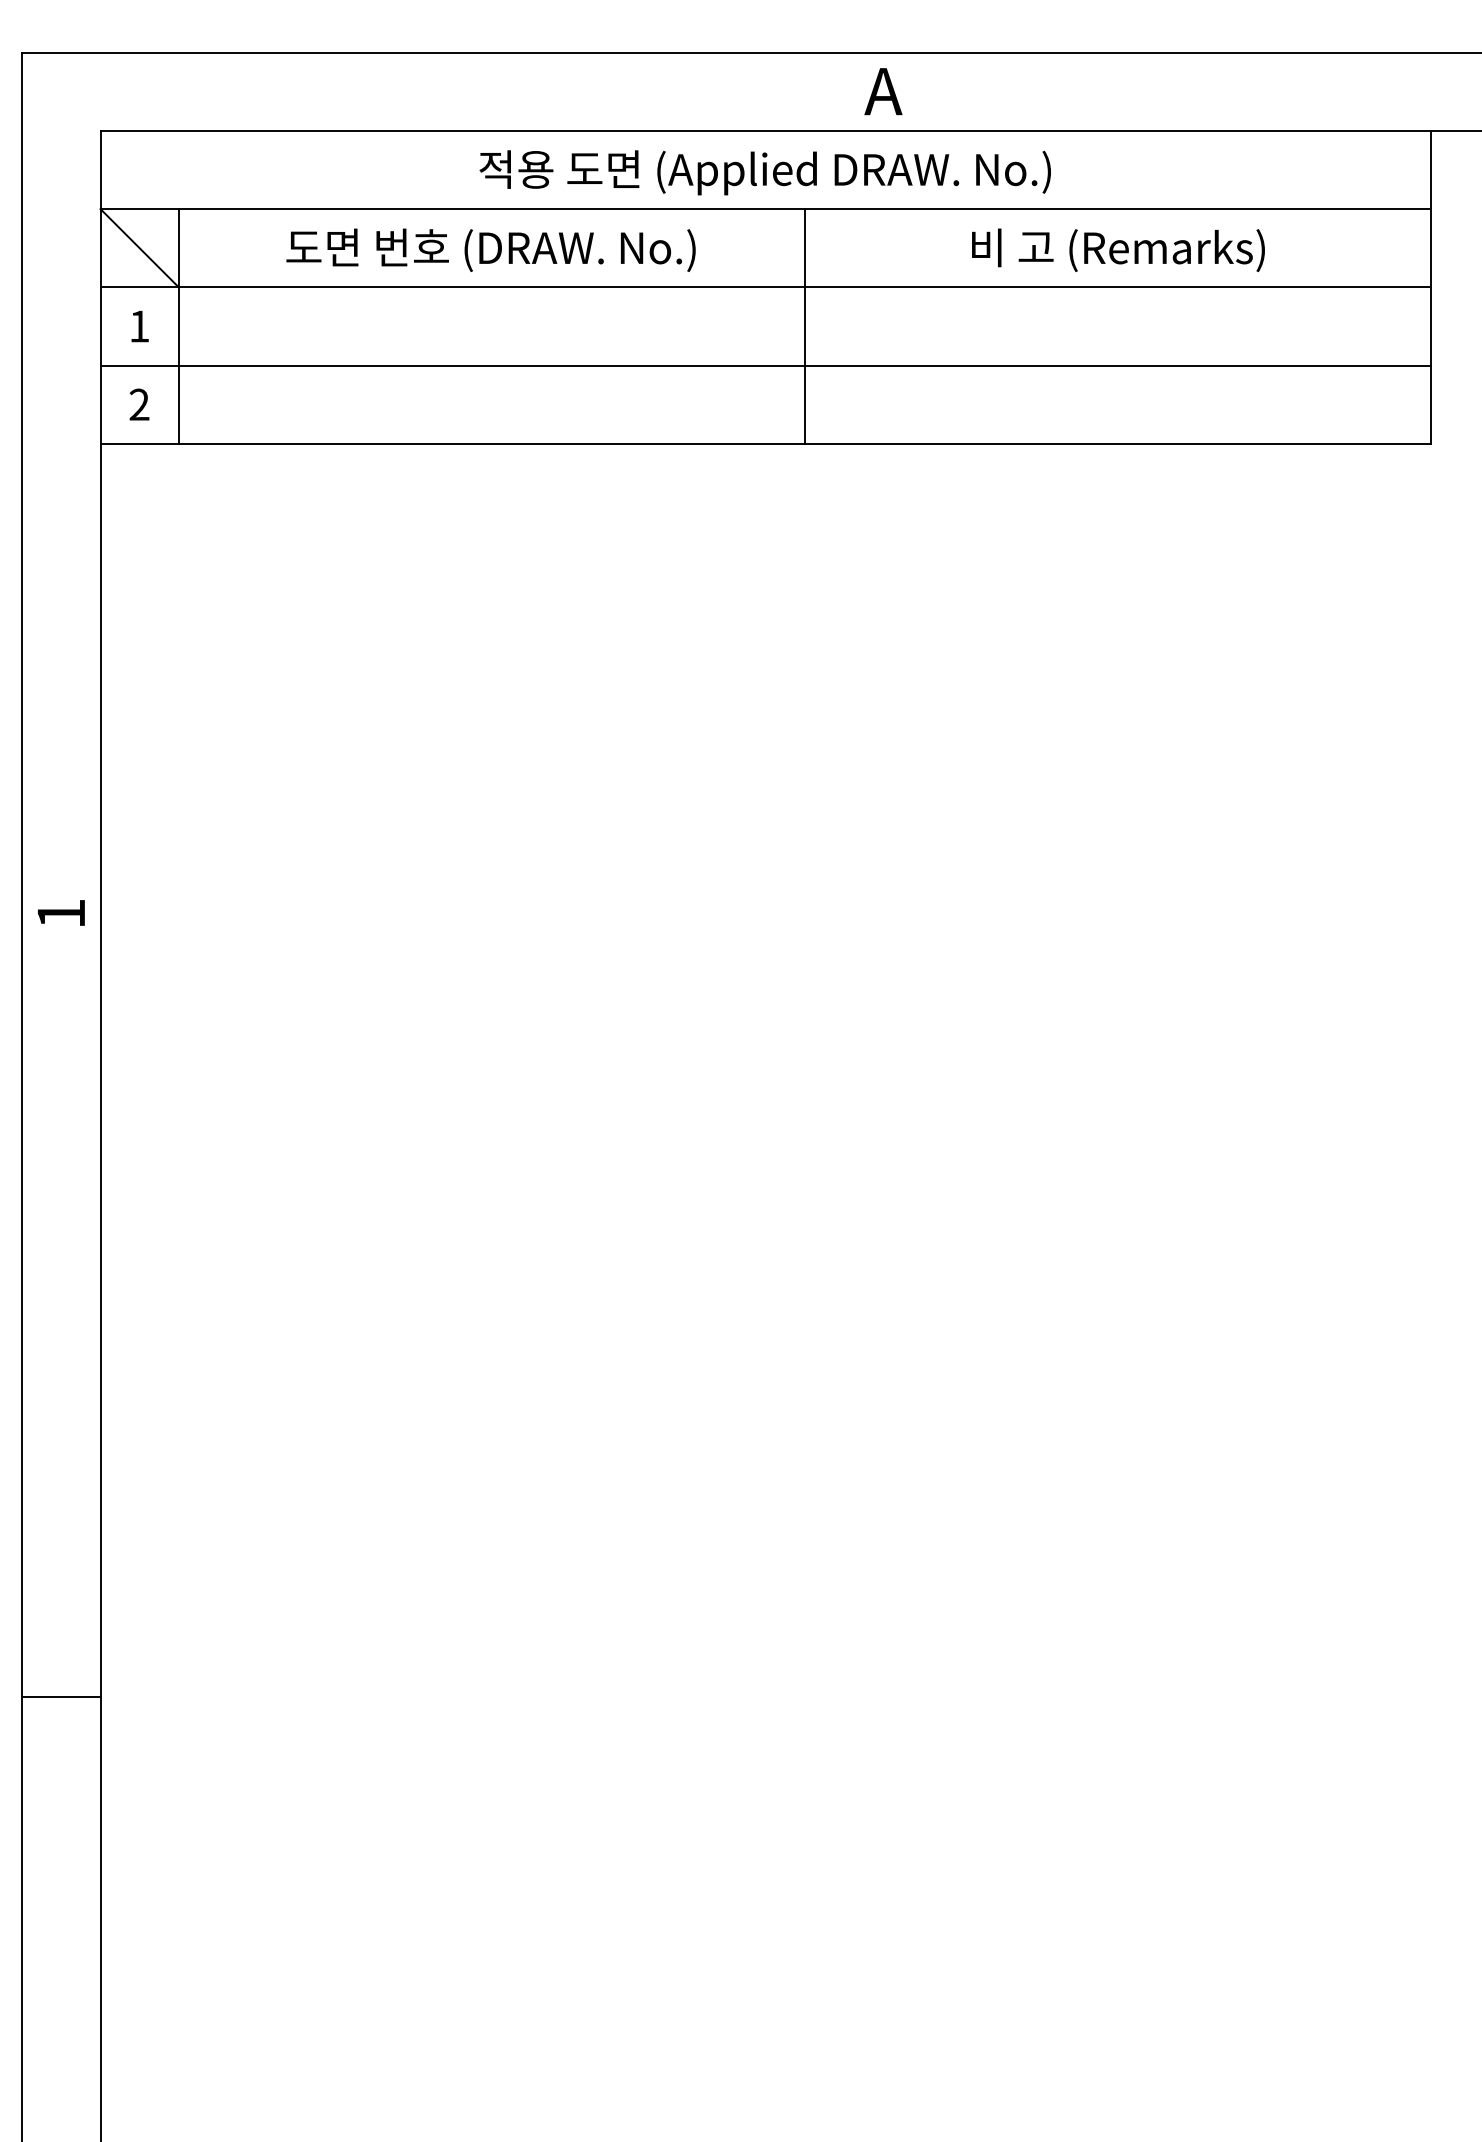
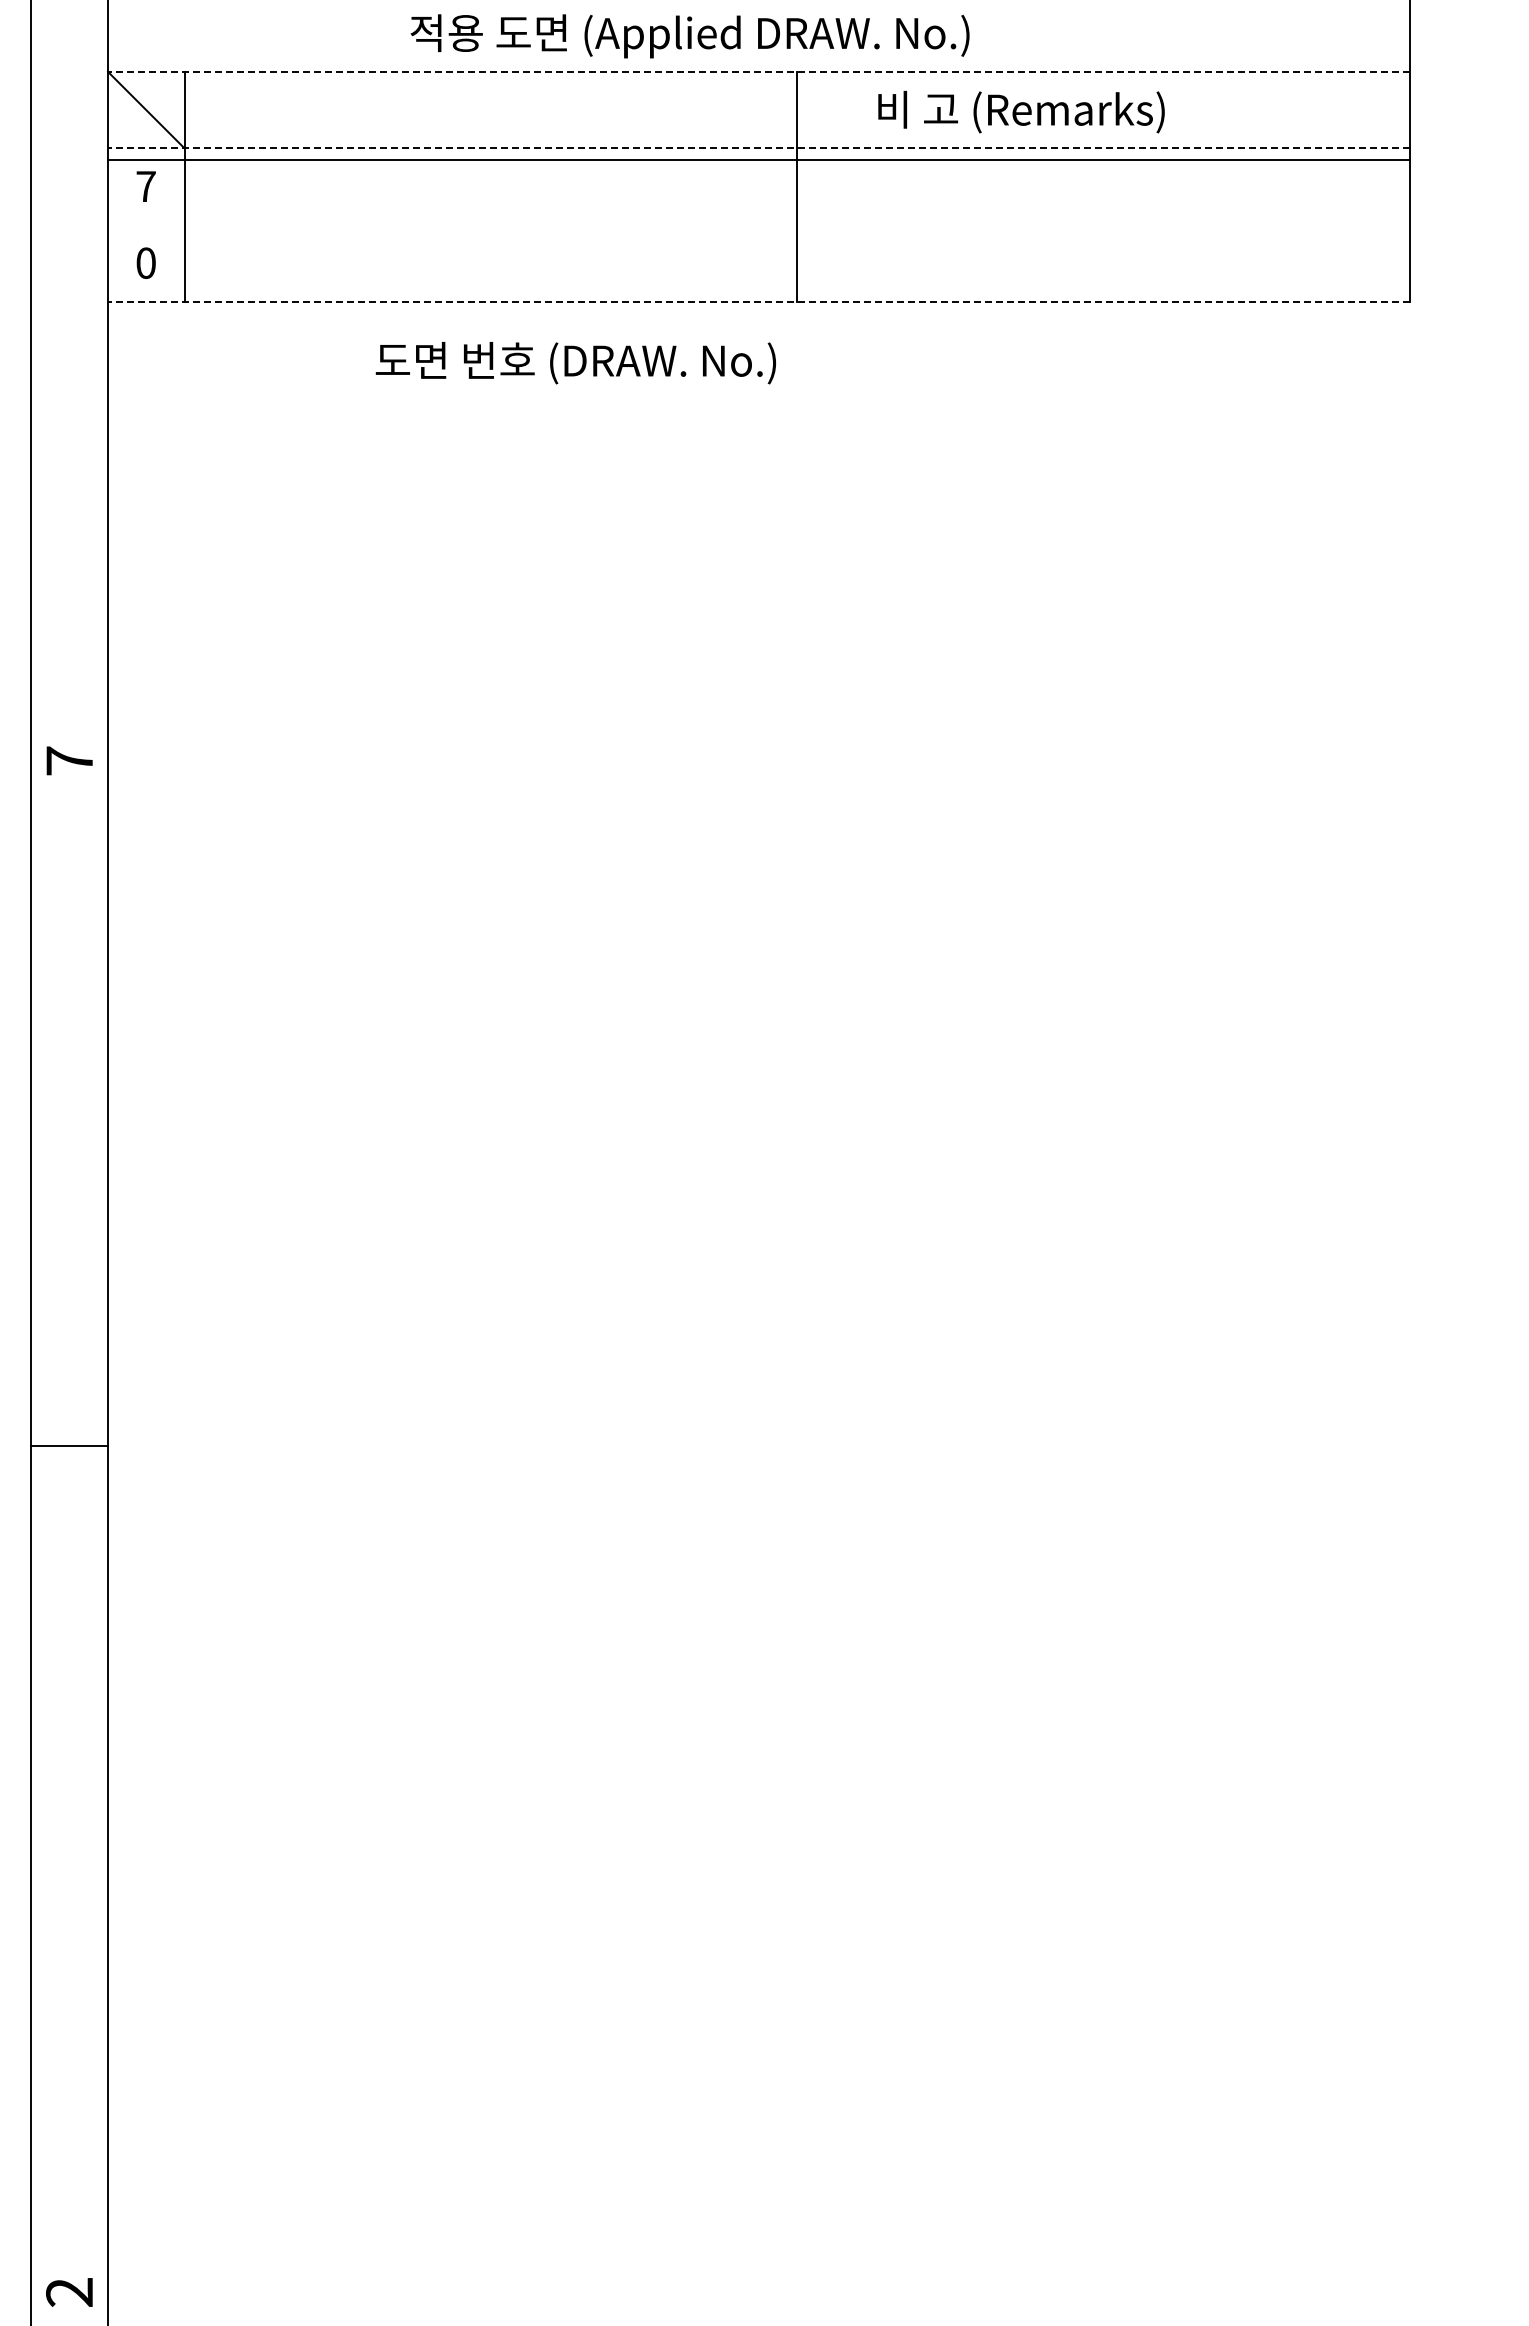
text: (764, 172) -> (689, 36), moved
line: (765, 208) -> (758, 71), solid -> dashed
text: (1118, 249) -> (1021, 111), moved
text: (490, 250) -> (575, 363), moved
line: (765, 287) -> (758, 148), solid -> dashed
text: (138, 326) -> (145, 186), 1 -> 7
line: (765, 365) -> (758, 159), moved
text: (138, 404) -> (145, 262), 2 -> 0
line: (765, 443) -> (758, 301), solid -> dashed
text: (61, 913) -> (69, 760), 1 -> 7
line: (61, 1696) -> (69, 1445), moved

